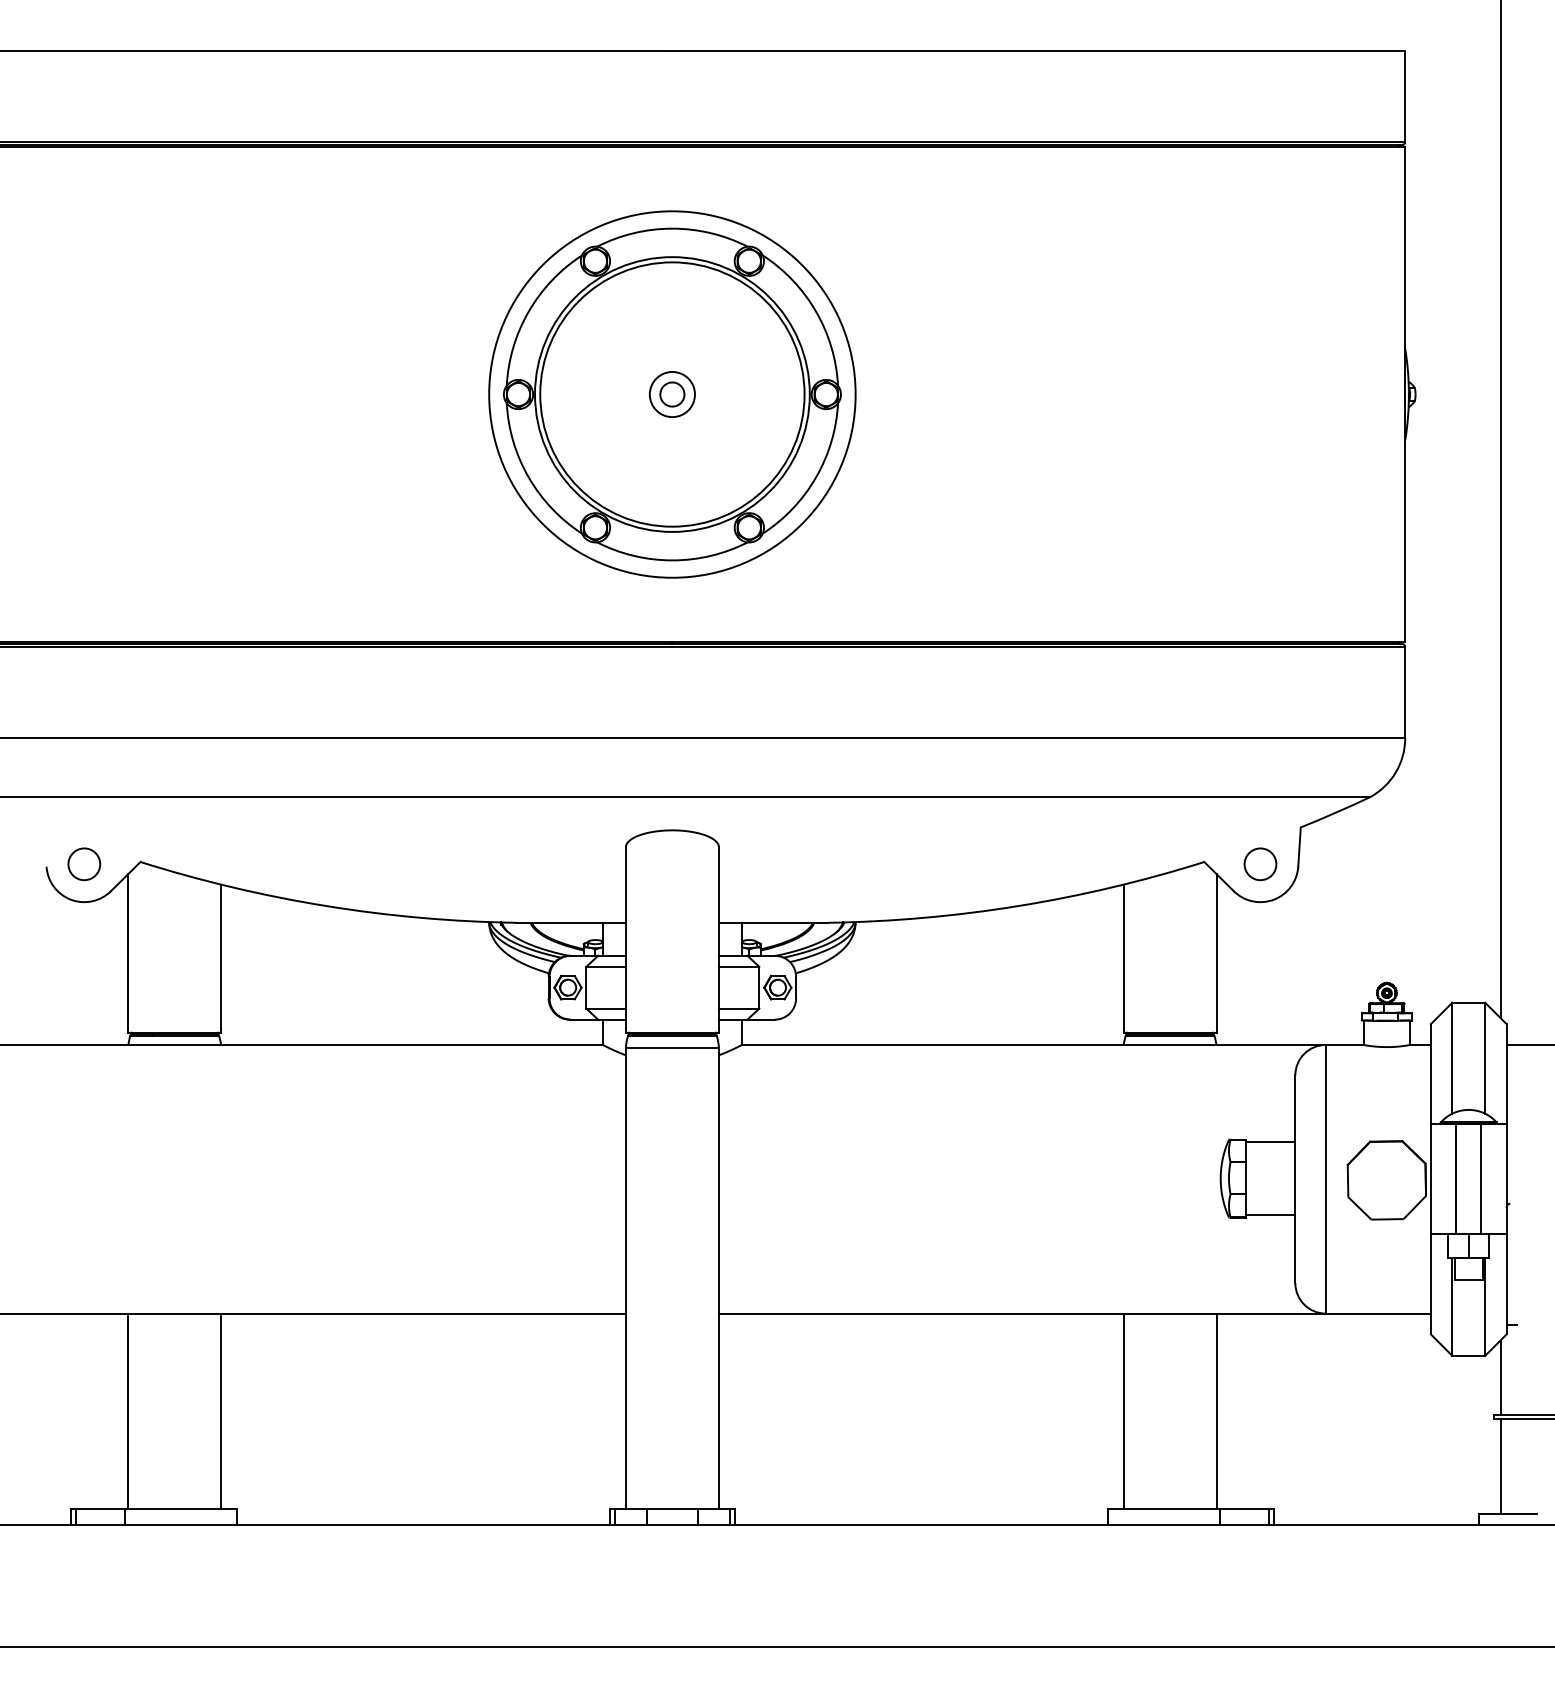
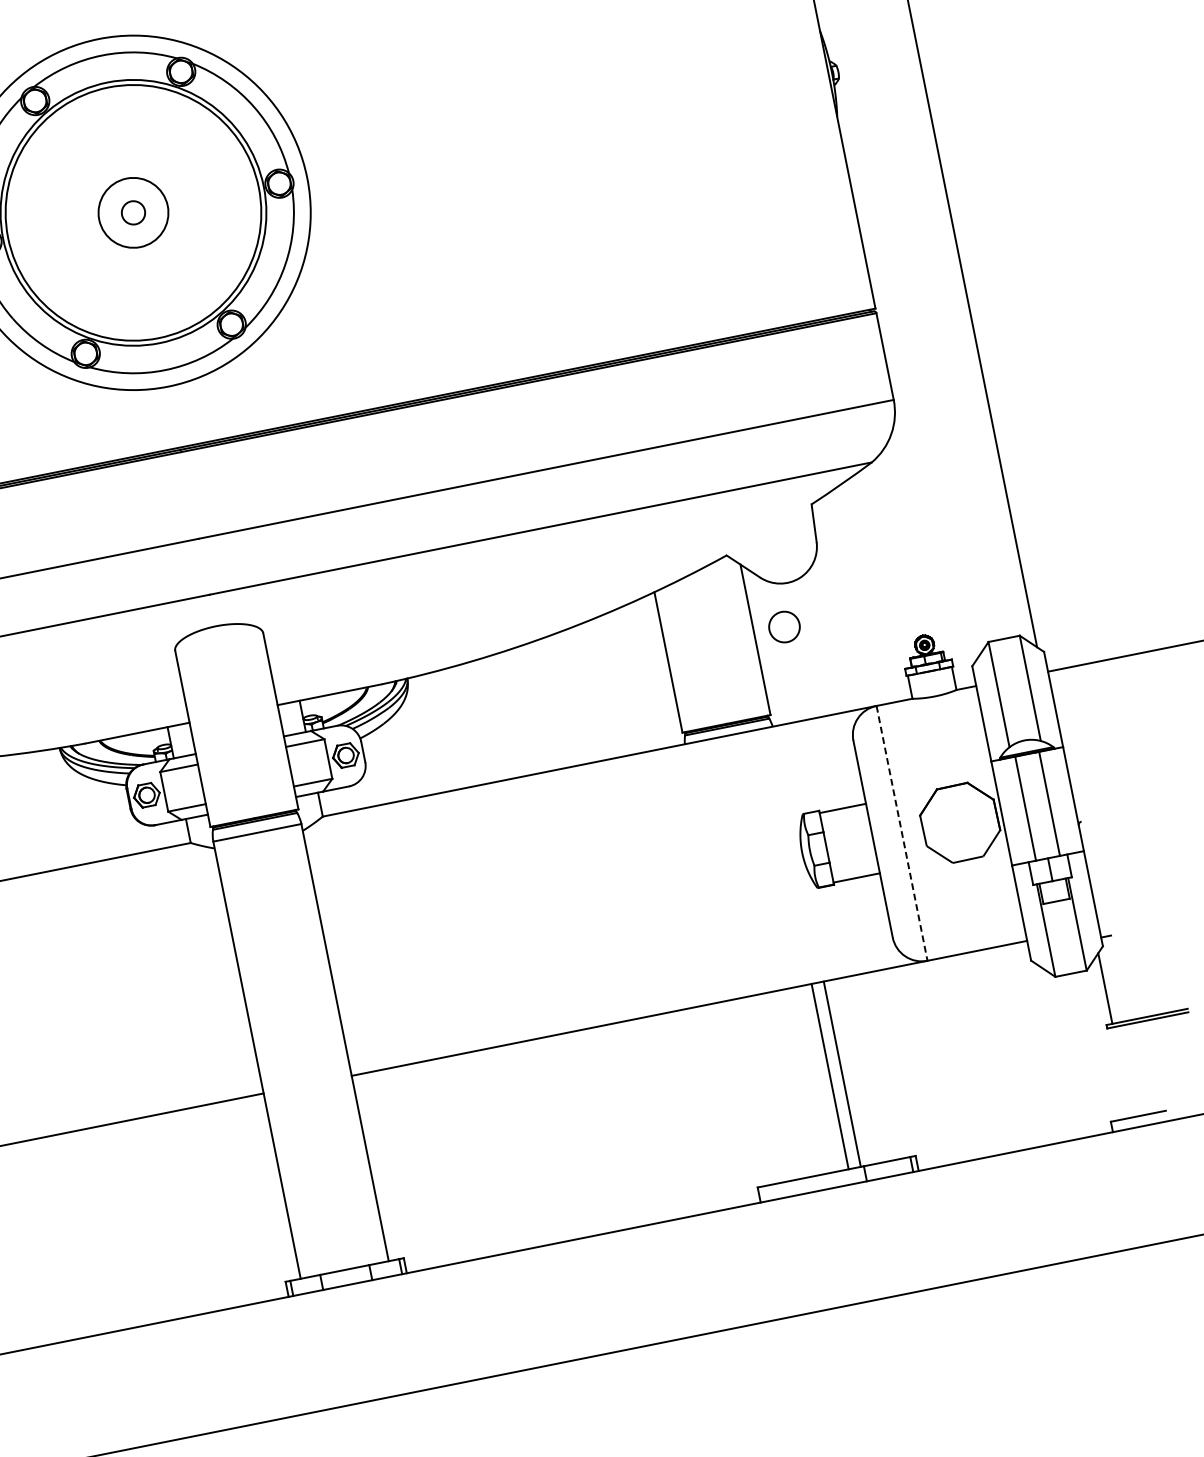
circle: (672, 394) -> (133, 212), size x1.6
circle: (1260, 864) -> (784, 627), moved
line: (1325, 1179) -> (901, 833), solid -> dashed
line: (1123, 1411) -> (830, 1076), moved
line: (1500, 1465) -> (1121, 1071), removed

